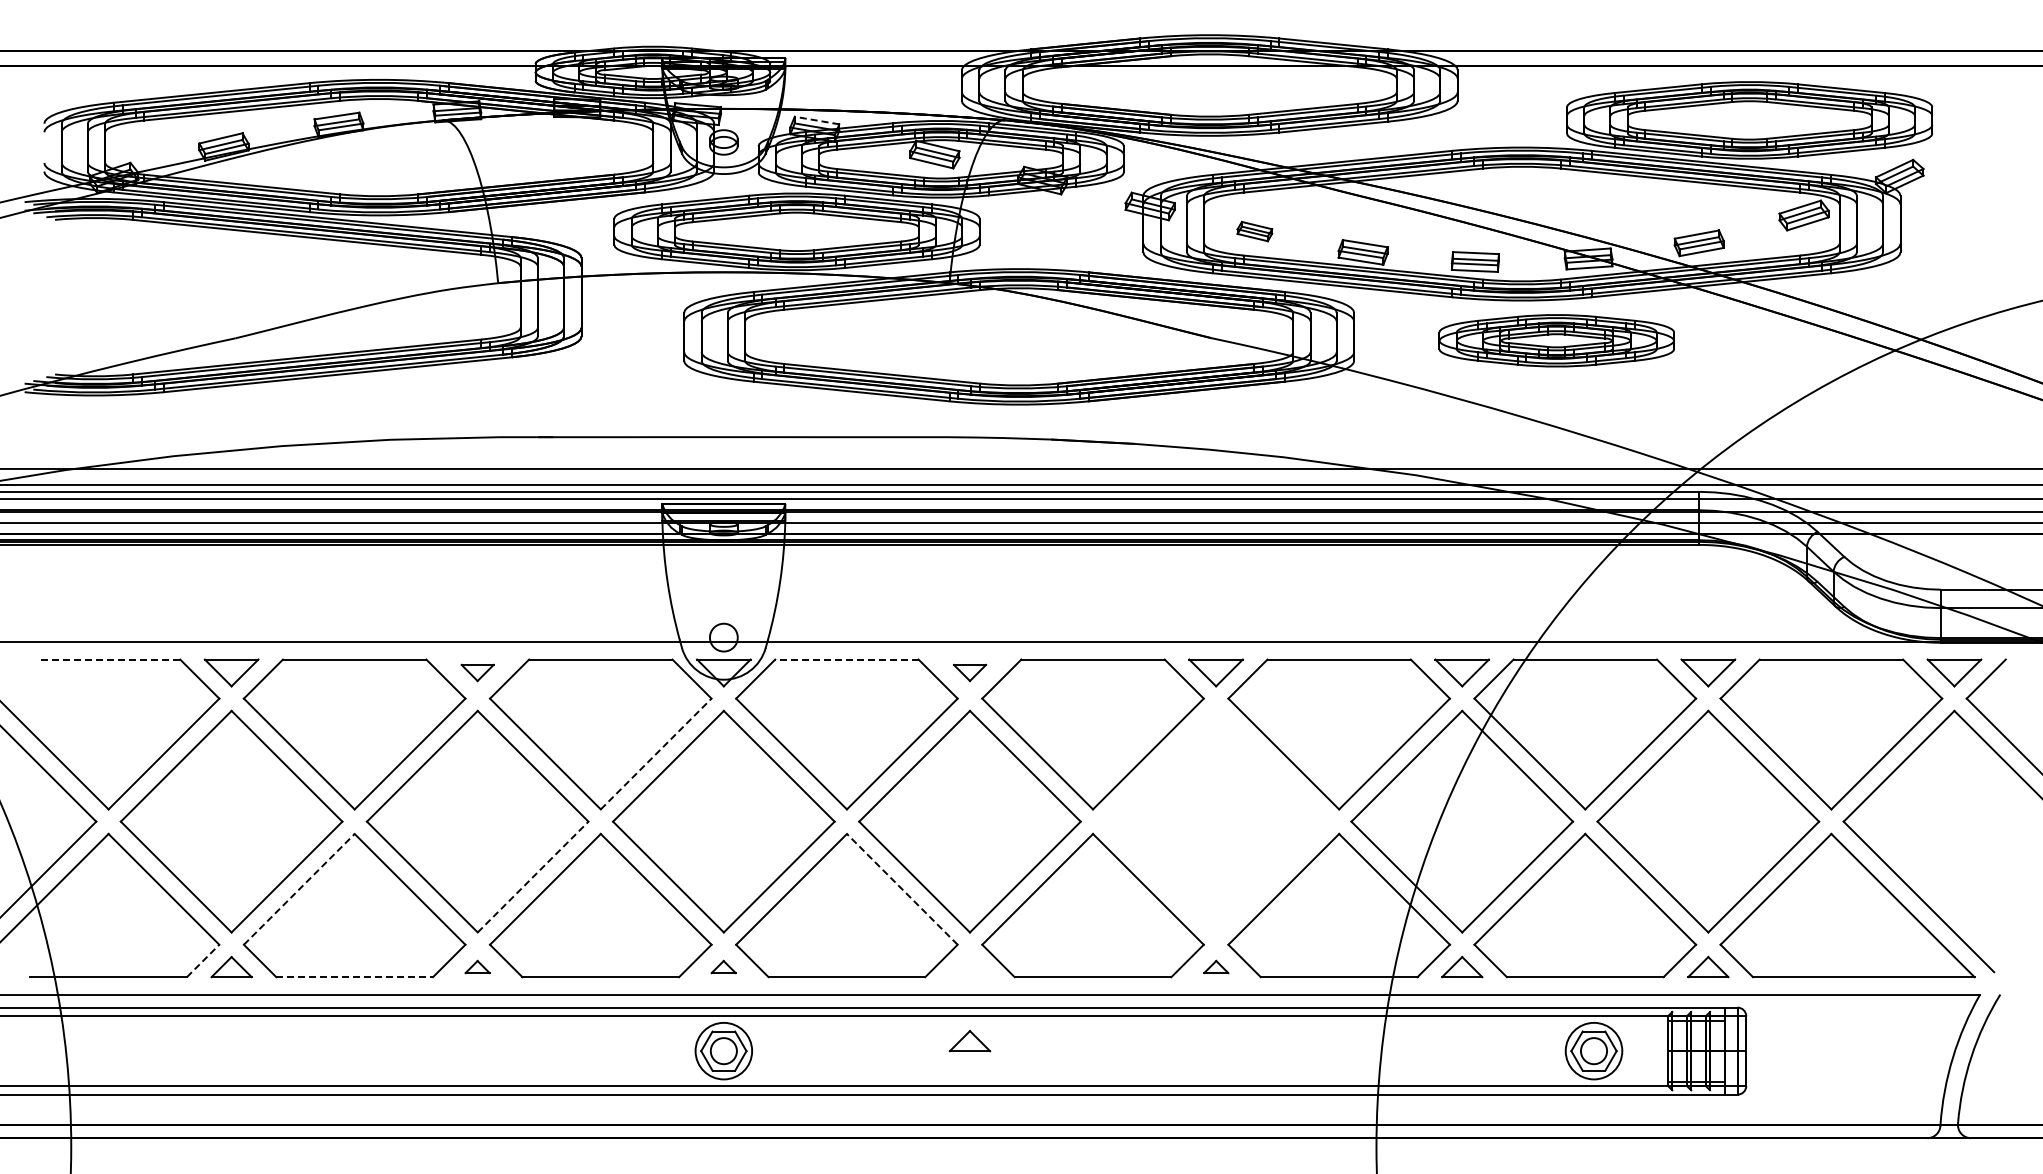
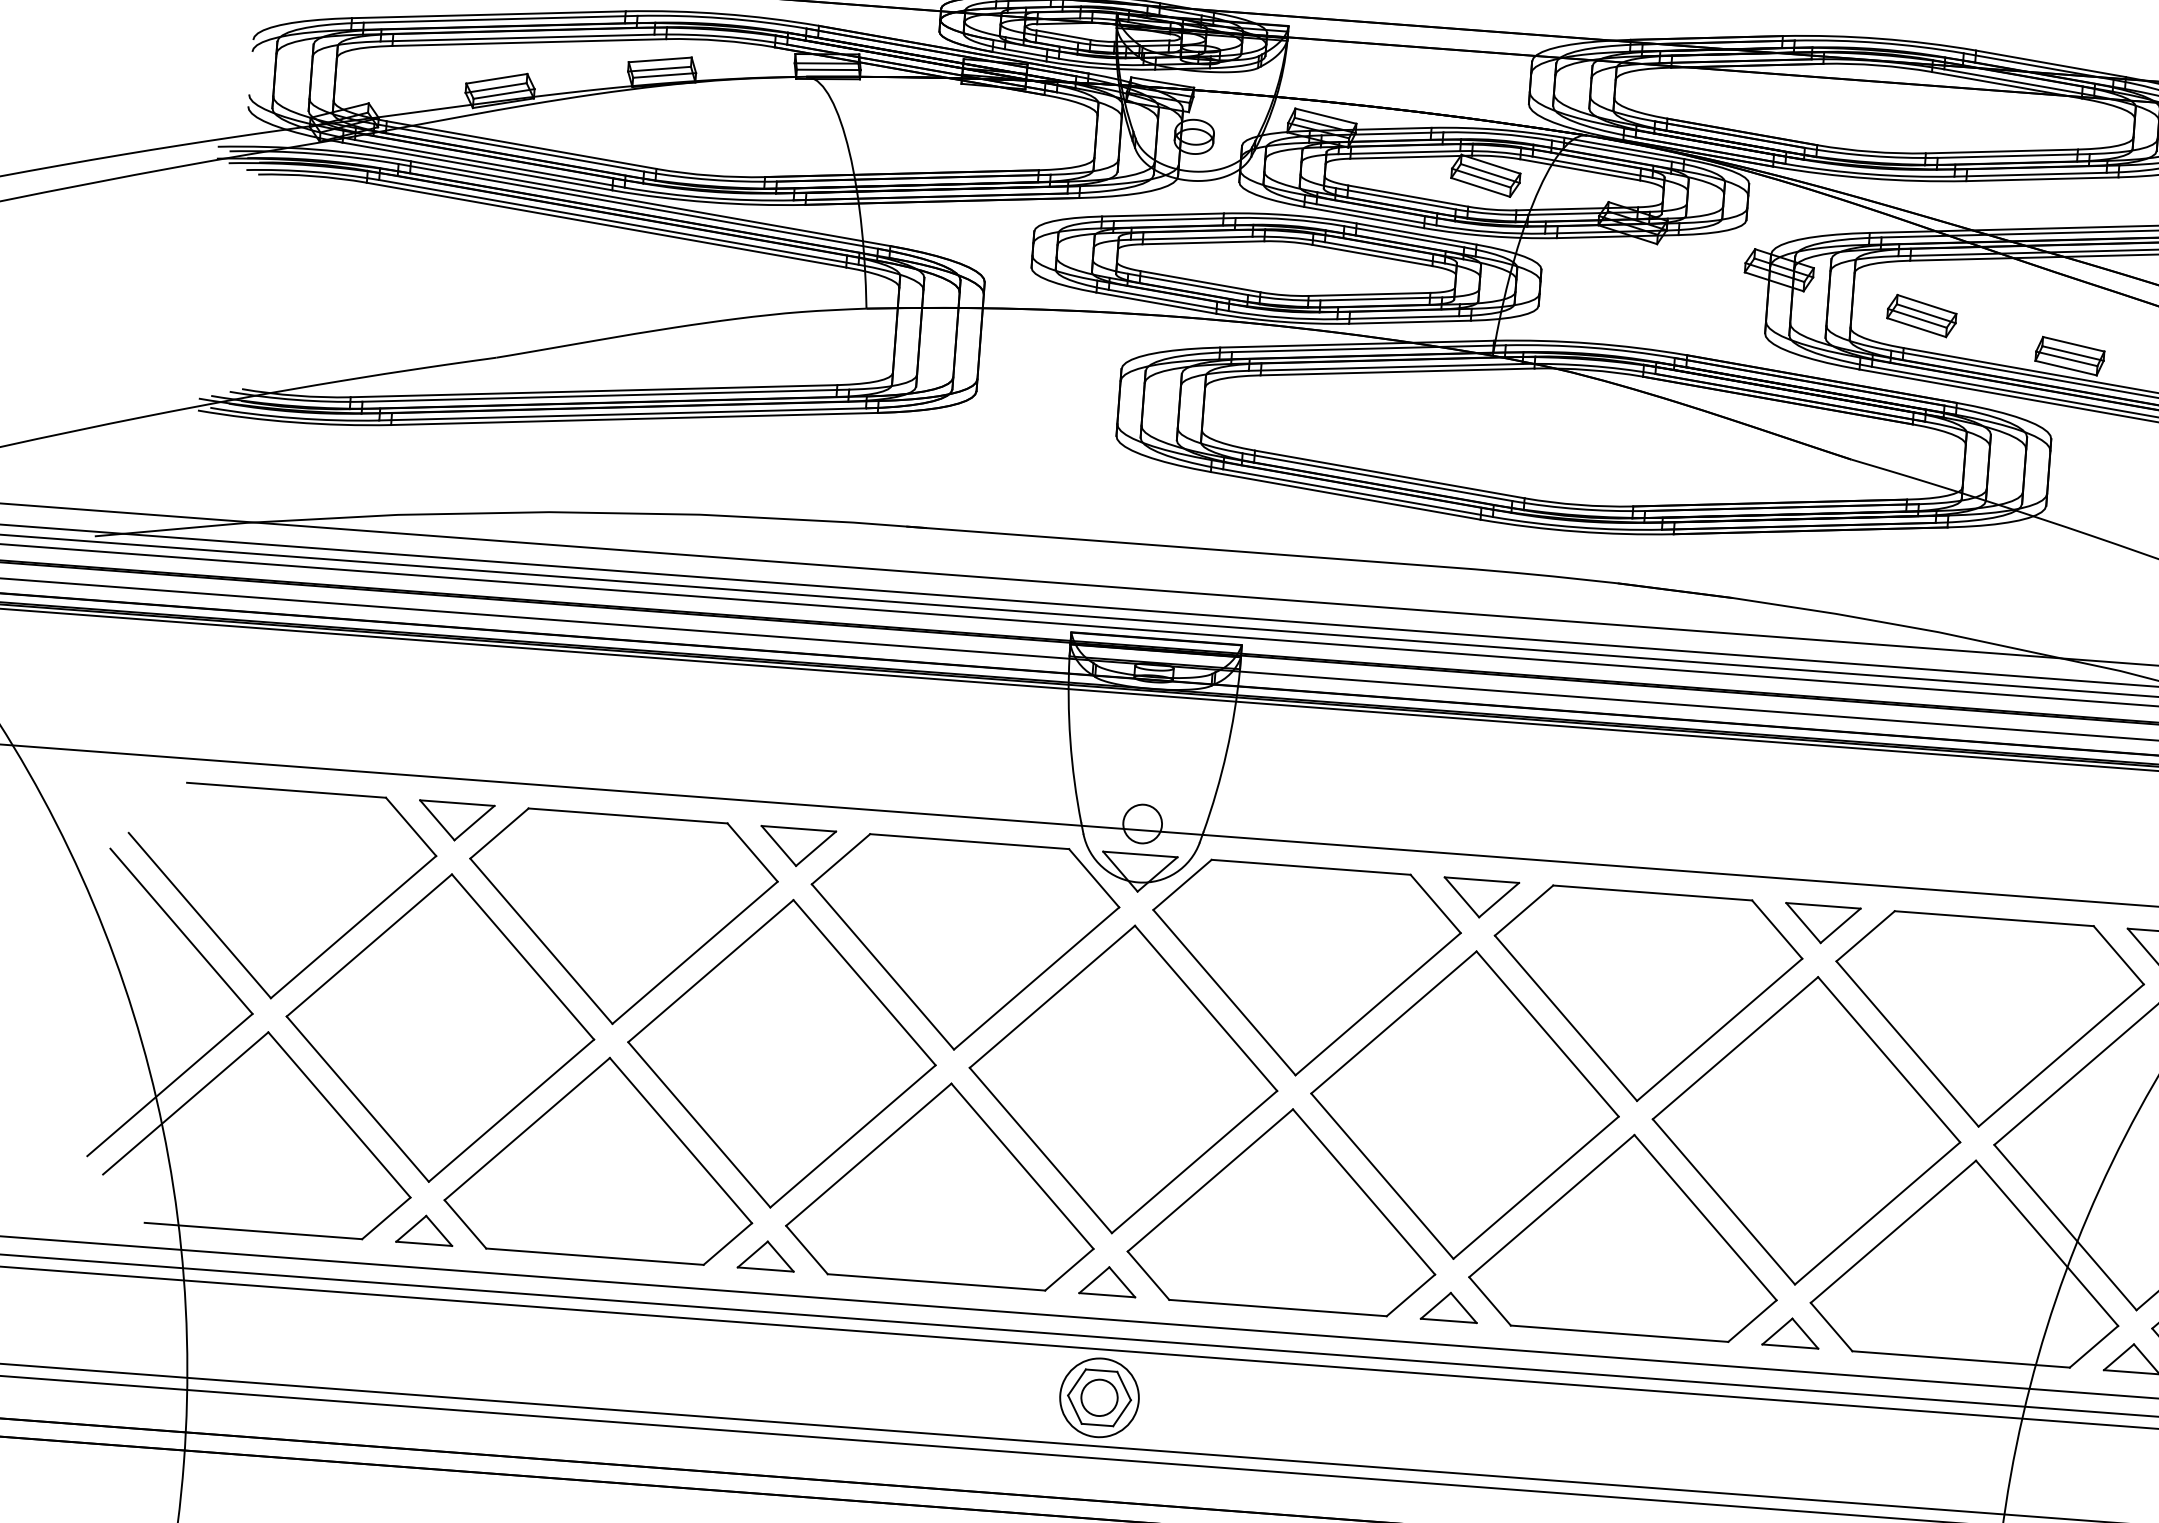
line: (817, 120) -> (1326, 116), dashed -> solid
part: (1254, 231) -> (1921, 315), size x1.43
line: (108, 659) -> (286, 790), dashed -> solid
line: (846, 659) -> (1310, 867), dashed -> solid
part: (477, 672) -> (797, 846), size x1.67
part: (969, 672) -> (1479, 898), size x1.67
line: (656, 753) -> (1037, 977), dashed -> solid
part: (1215, 821) -> (1805, 1130), added
line: (533, 876) -> (853, 1135), dashed -> solid
line: (299, 889) -> (527, 1129), dashed -> solid
line: (901, 889) -> (1362, 1192), dashed -> solid
line: (203, 960) -> (386, 1217), dashed -> solid
part: (477, 966) -> (766, 1254), size x1.67
part: (723, 966) -> (1107, 1280), size x1.67
part: (1216, 966) -> (1791, 1331), size x1.67
line: (355, 977) -> (596, 1257), dashed -> solid
part: (969, 1041) -> (1449, 1307), moved

